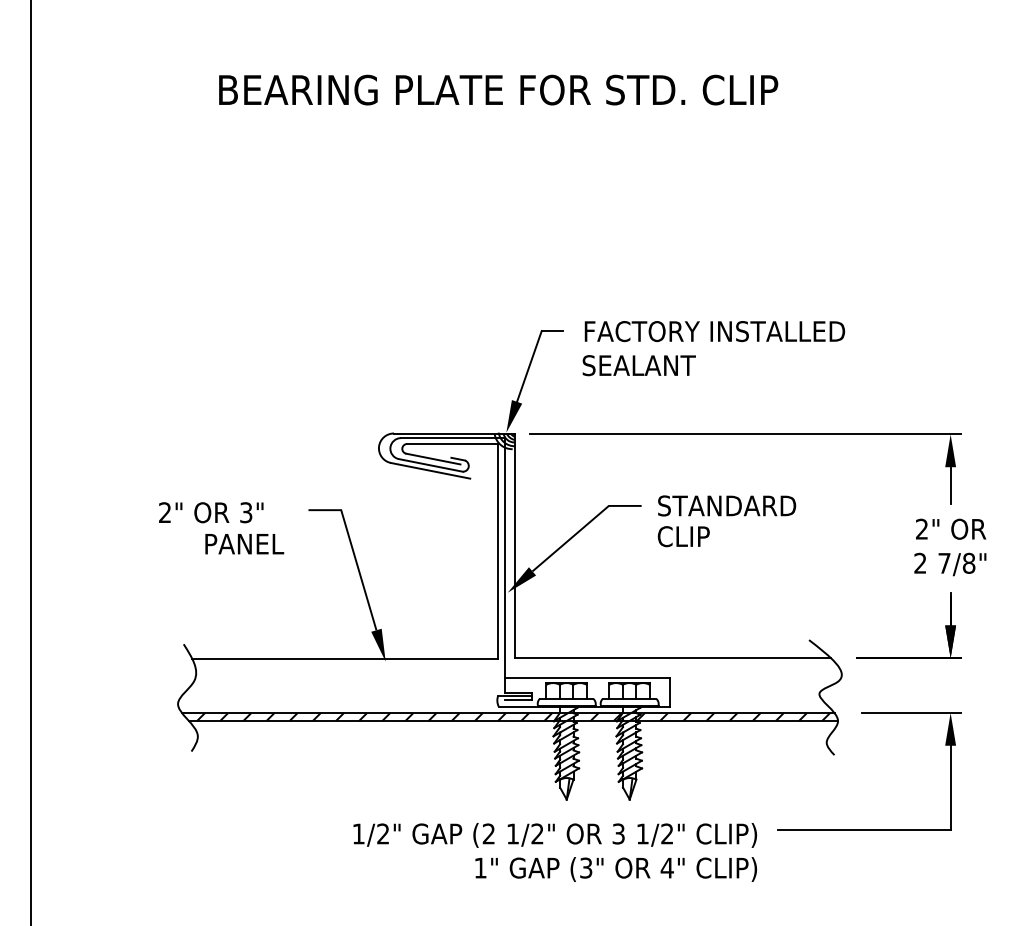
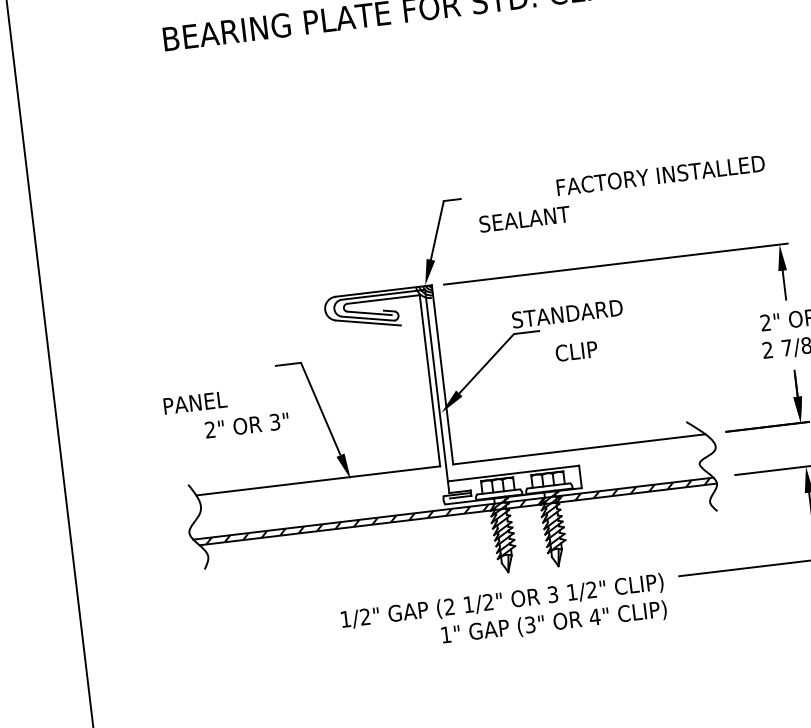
text: (714, 331) -> (660, 175), moved
text: (727, 505) -> (567, 313), moved
text: (211, 512) -> (247, 425), moved
text: (244, 544) -> (195, 403), moved

